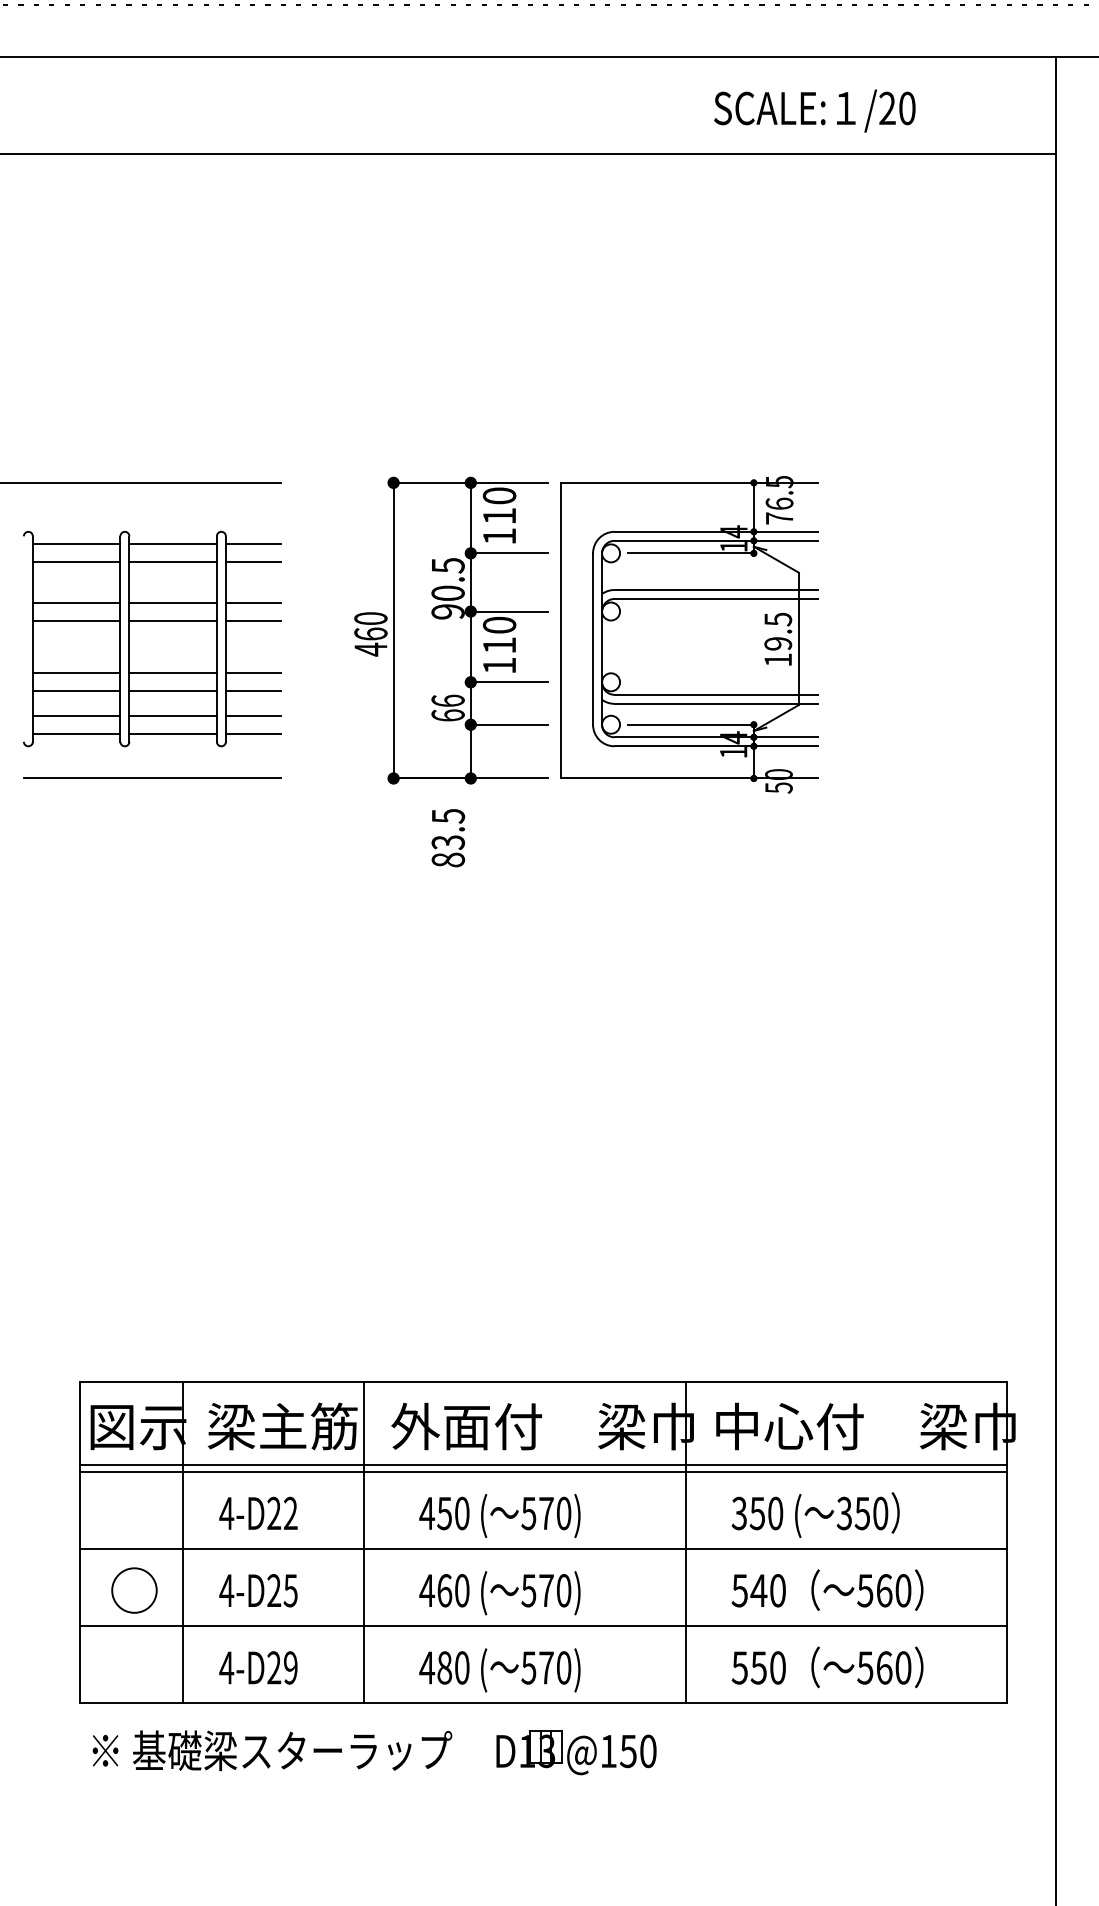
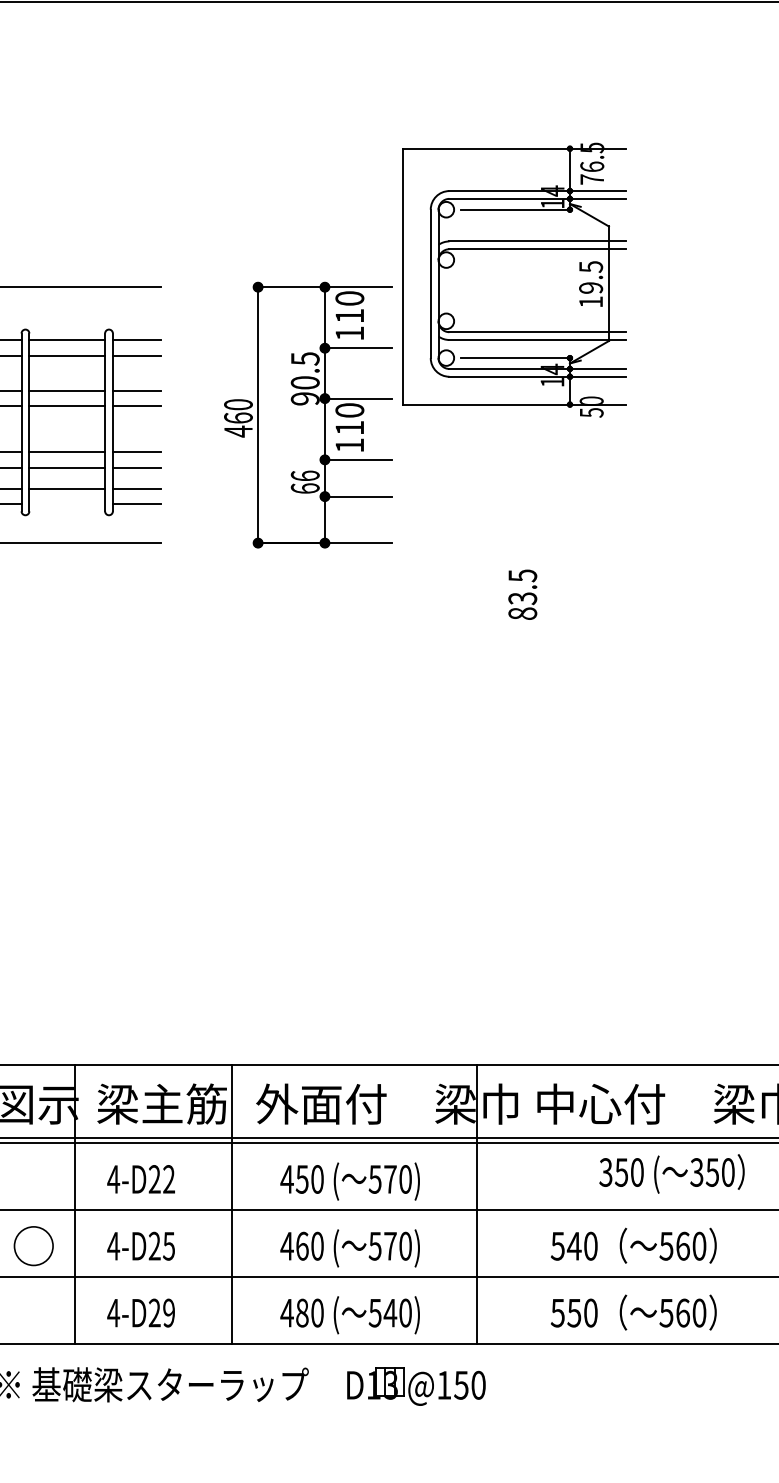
part: (689, 634) -> (514, 279), moved
line: (172, 733) -> (66, 504), removed
text: (448, 838) -> (522, 595), moved
text: (815, 1514) -> (671, 1173), moved
line: (685, 1542) -> (477, 1204), moved
text: (546, 1667) -> (390, 1312), 570) -> 540)

